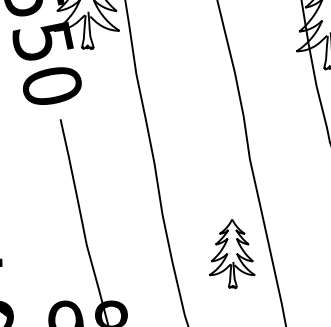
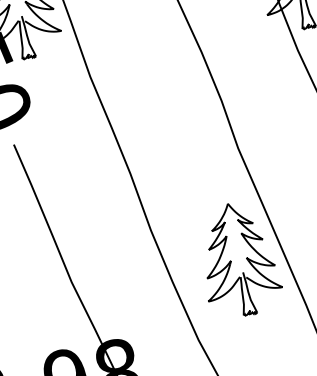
part: (232, 253) -> (239, 259), size x1.43

